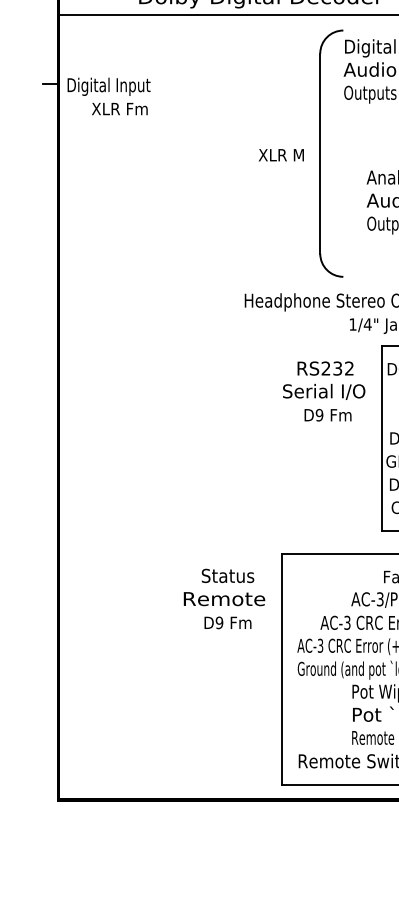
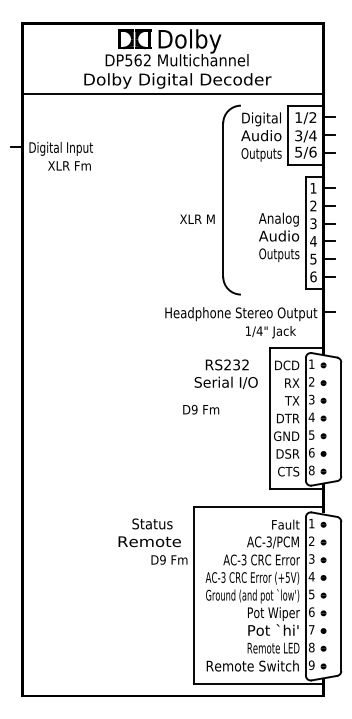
text: (281, 154) -> (197, 218), moved
text: (328, 414) -> (201, 409), moved
text: (228, 622) -> (169, 559), moved

